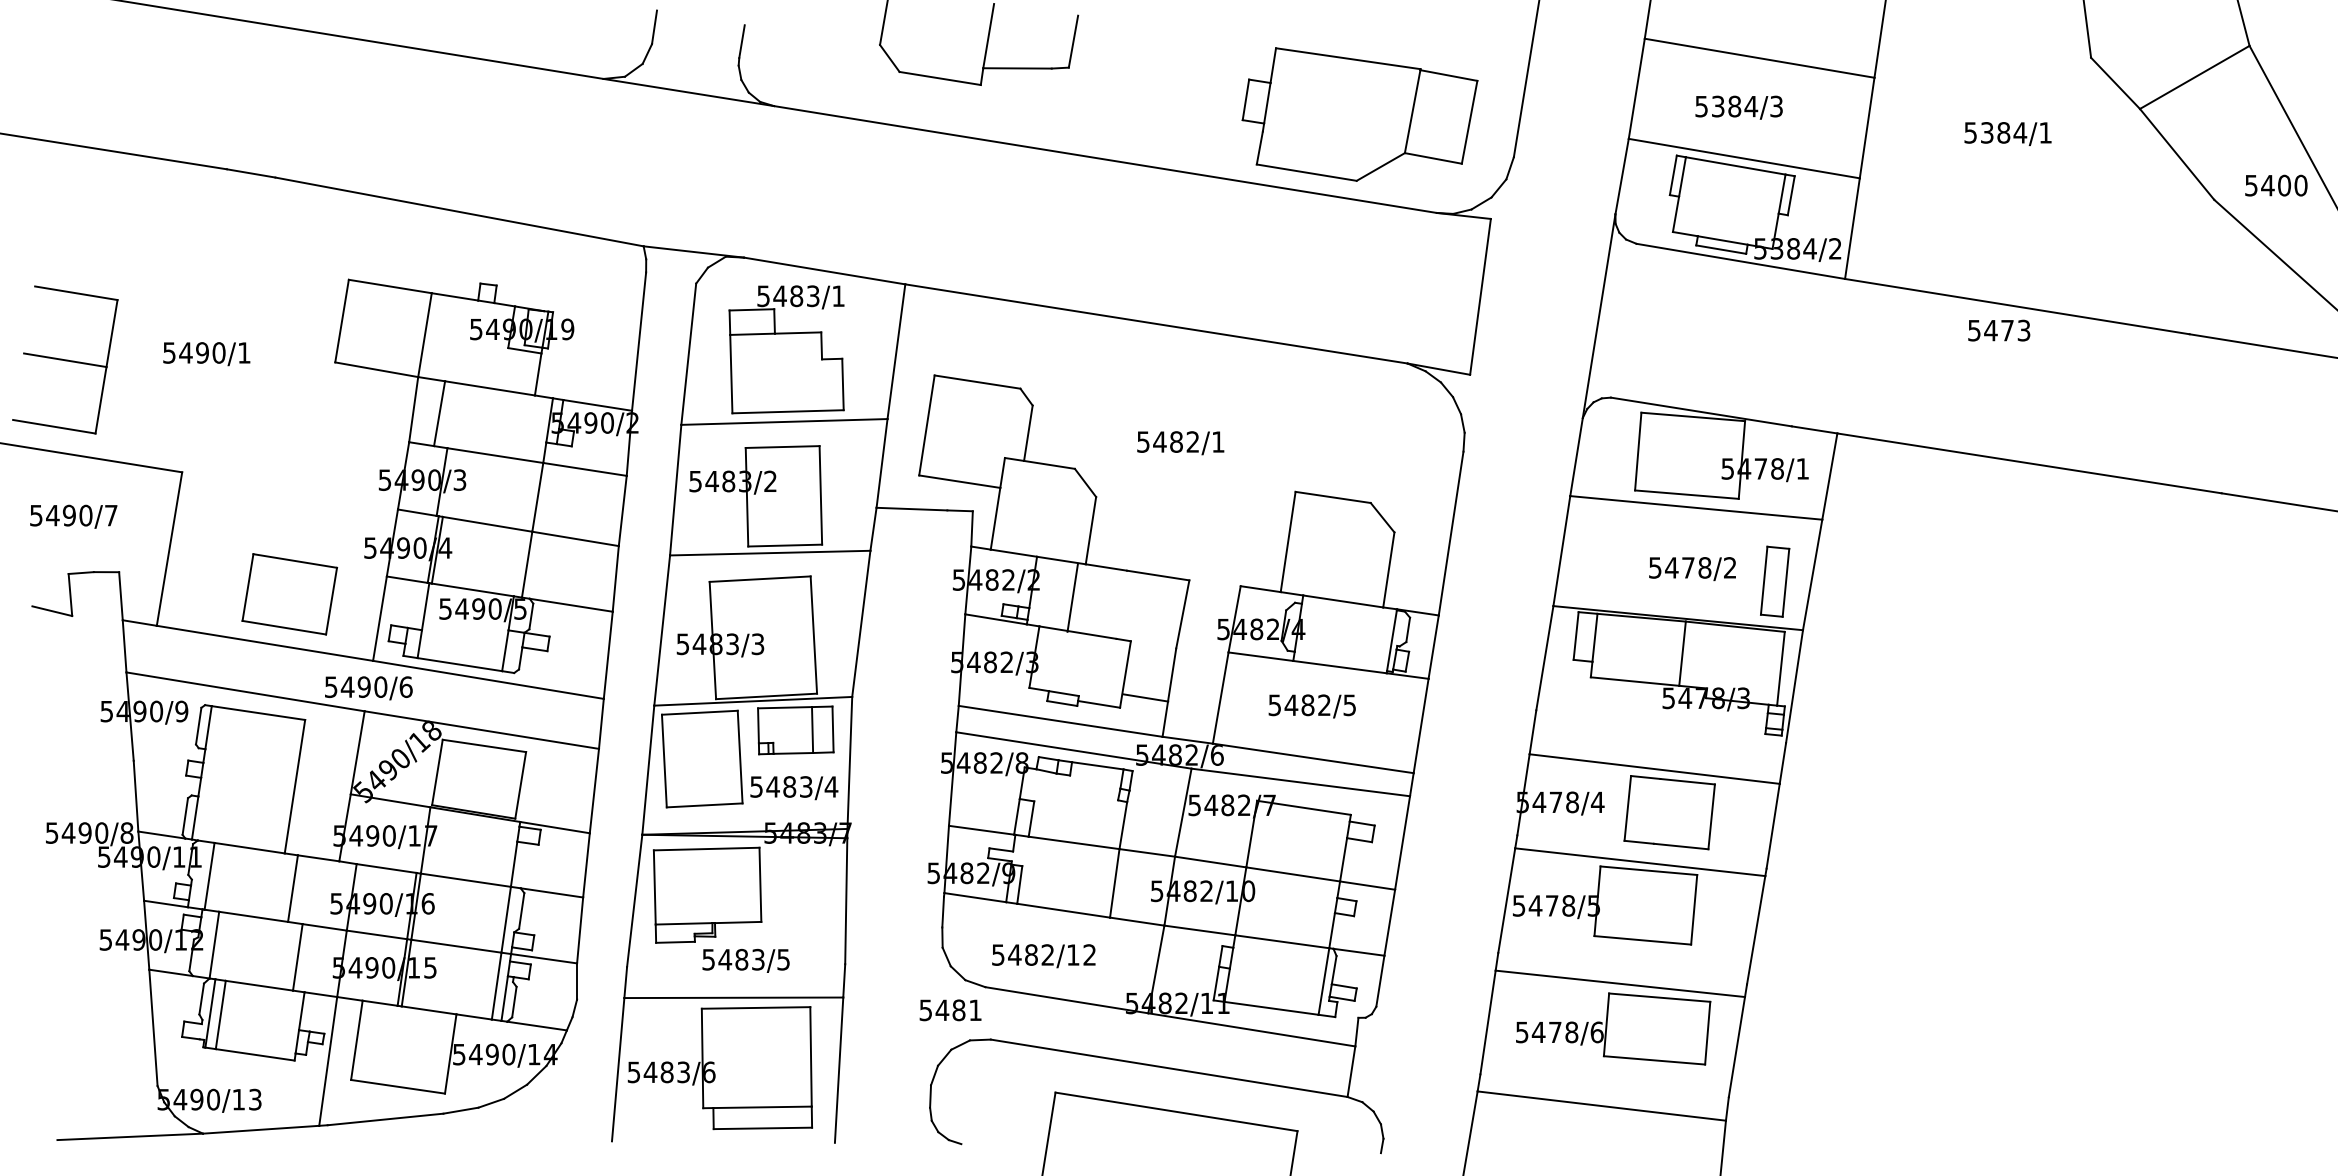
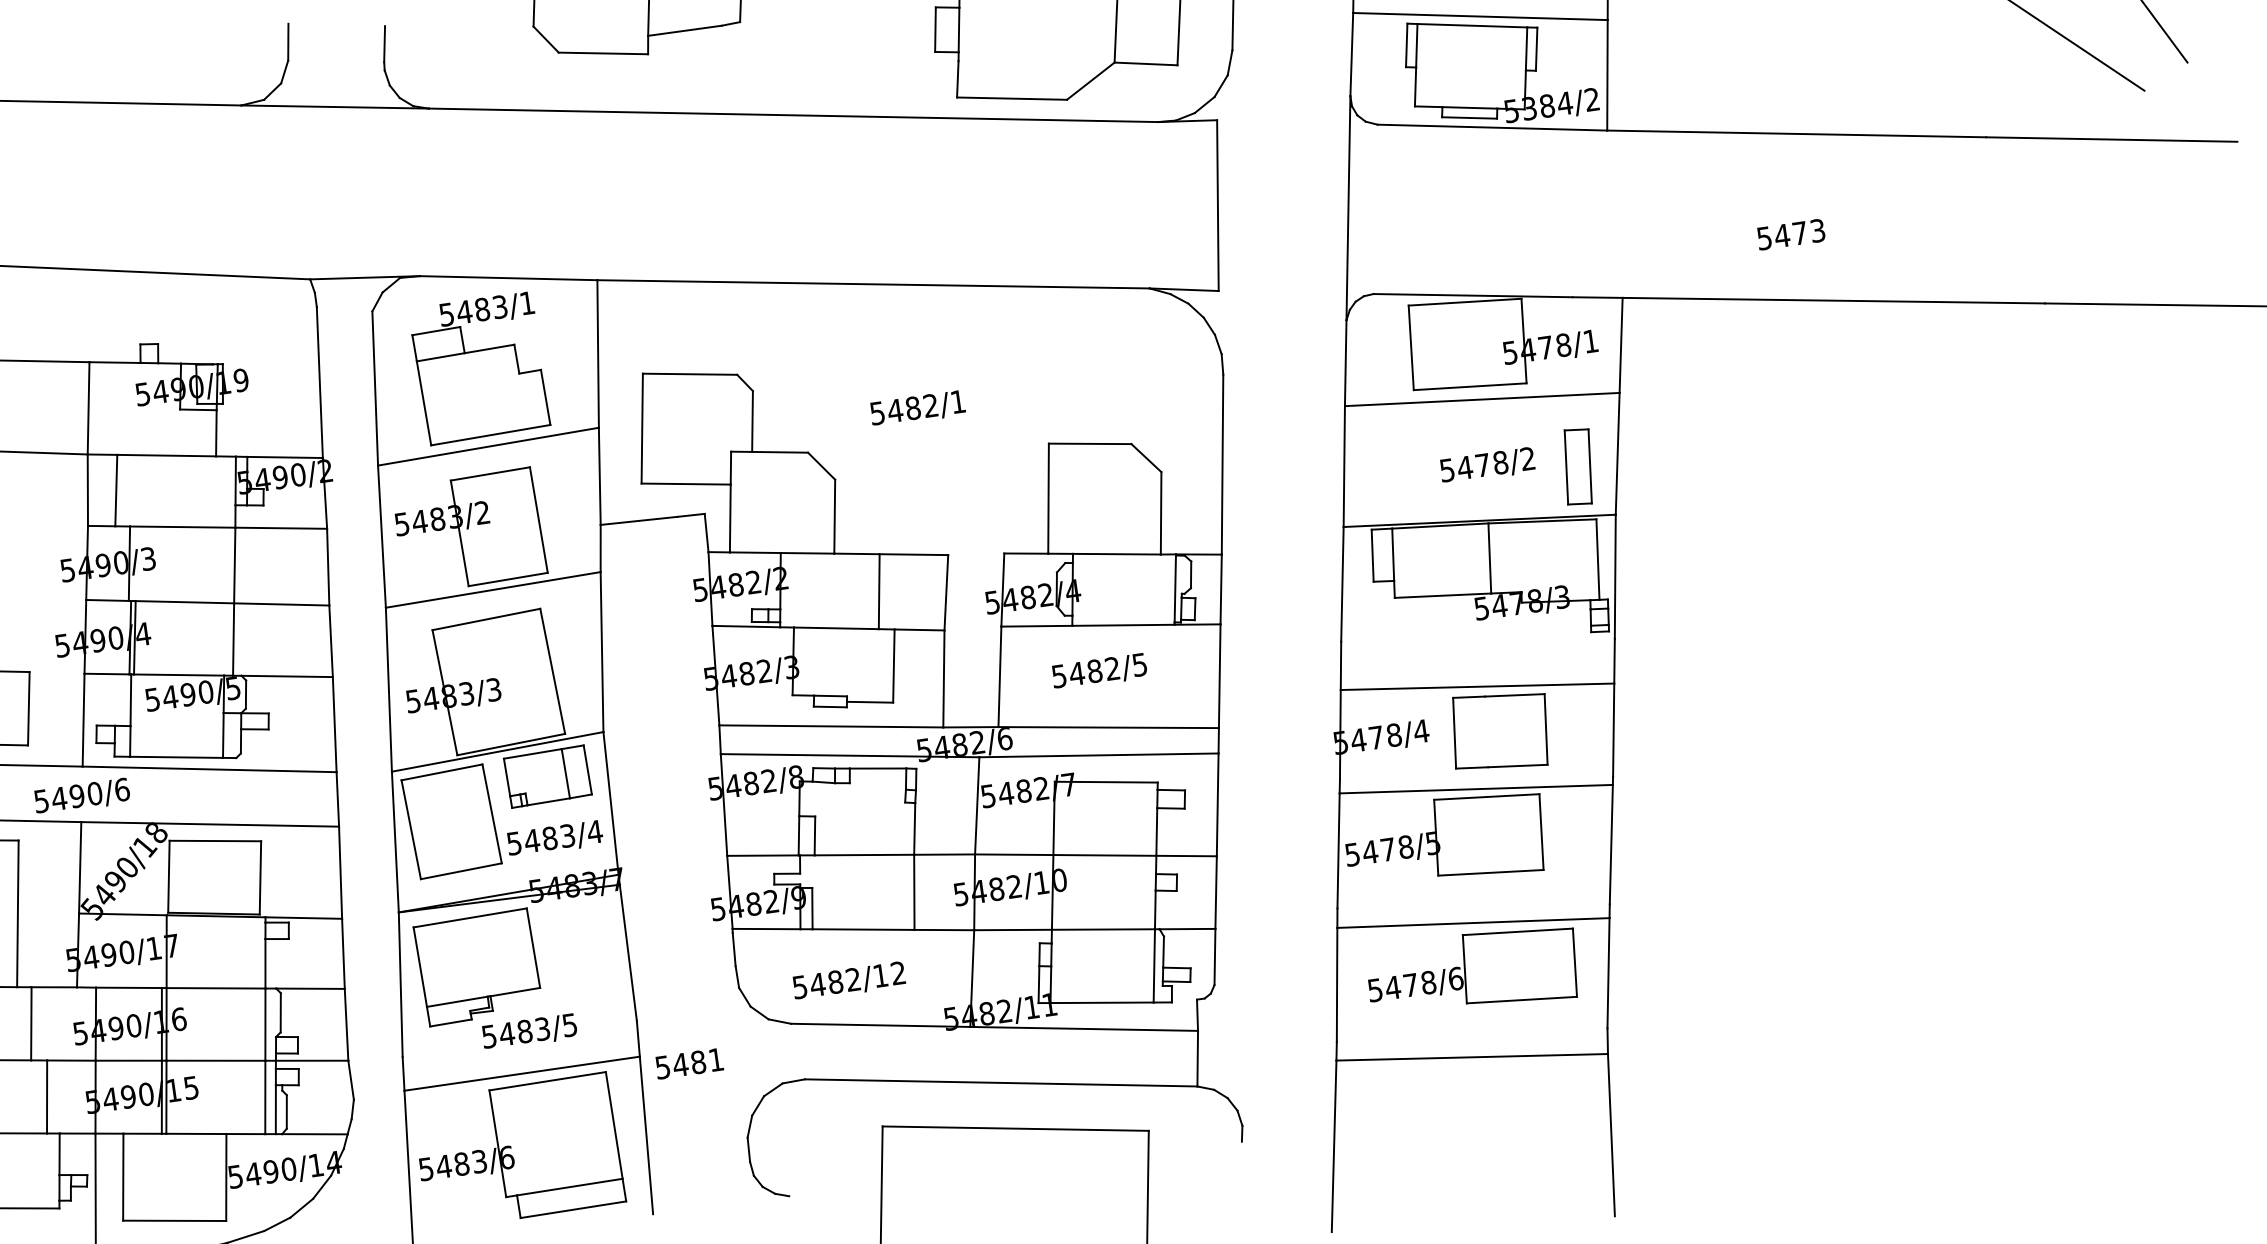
text: (1999, 330) -> (1791, 234), moved
line: (1072, 597) -> (878, 591), moved
line: (1145, 697) -> (919, 629), moved
text: (950, 1010) -> (689, 1063), moved

